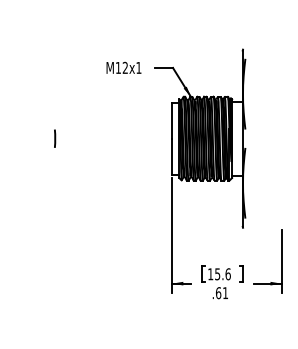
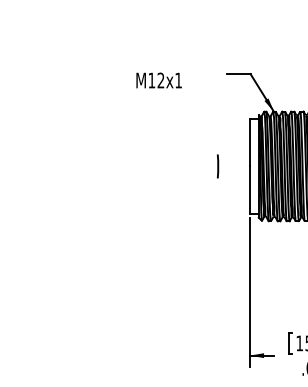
text: (123, 67) -> (158, 79), moved
line: (55, 138) -> (218, 166), moved

